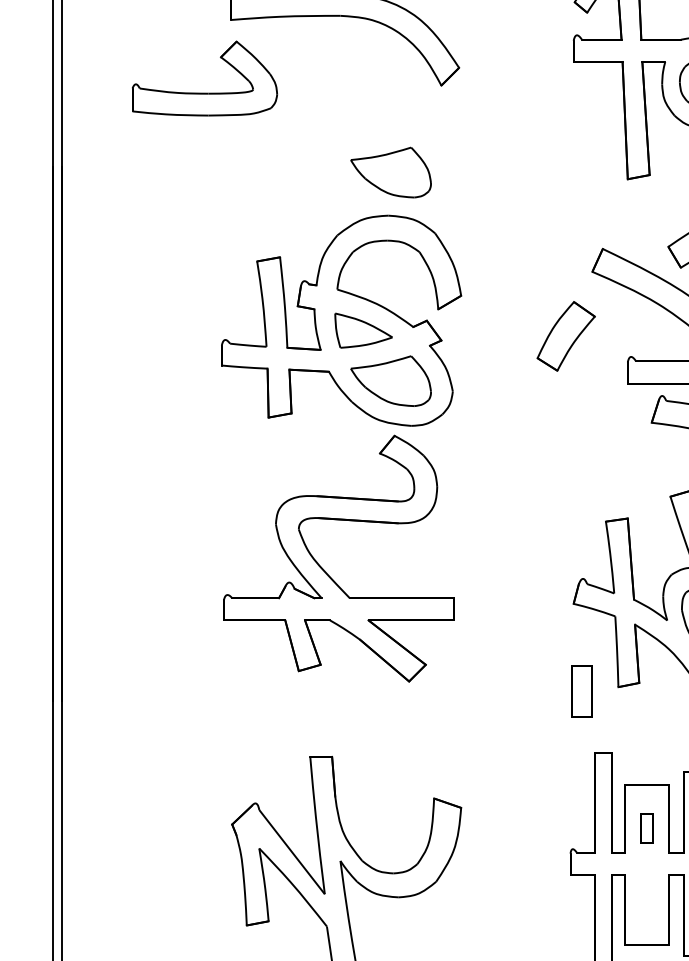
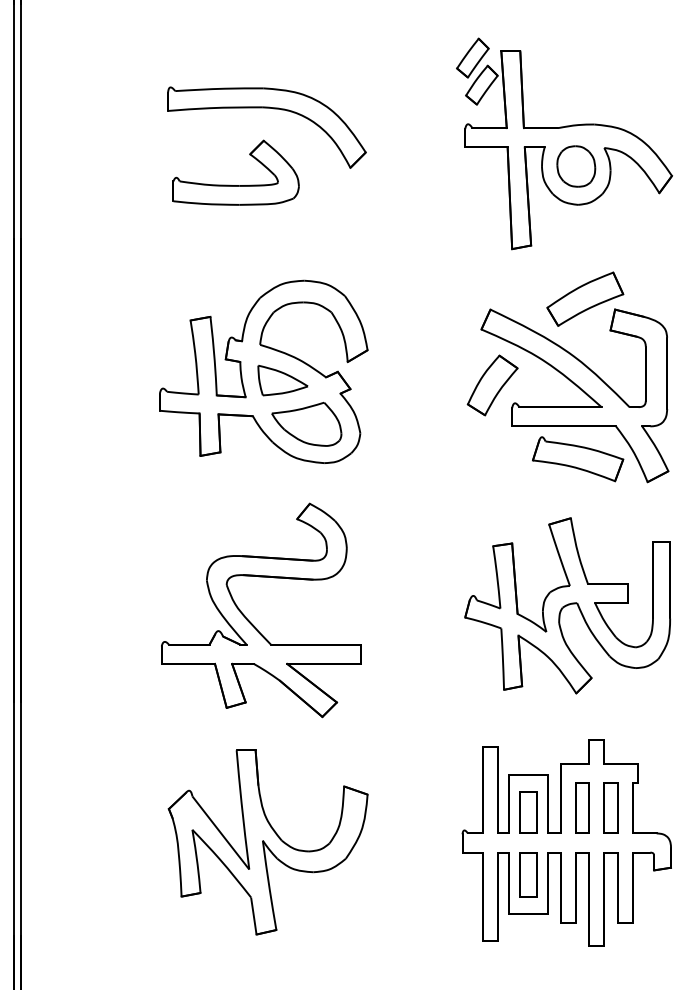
part: (204, 93) -> (235, 185), moved
part: (390, 171) -> (306, 242), removed
part: (565, 336) -> (492, 385), moved
part: (326, 571) -> (250, 621), moved
part: (582, 691) -> (528, 874), moved
part: (646, 828) -> (528, 812), size x1.67

